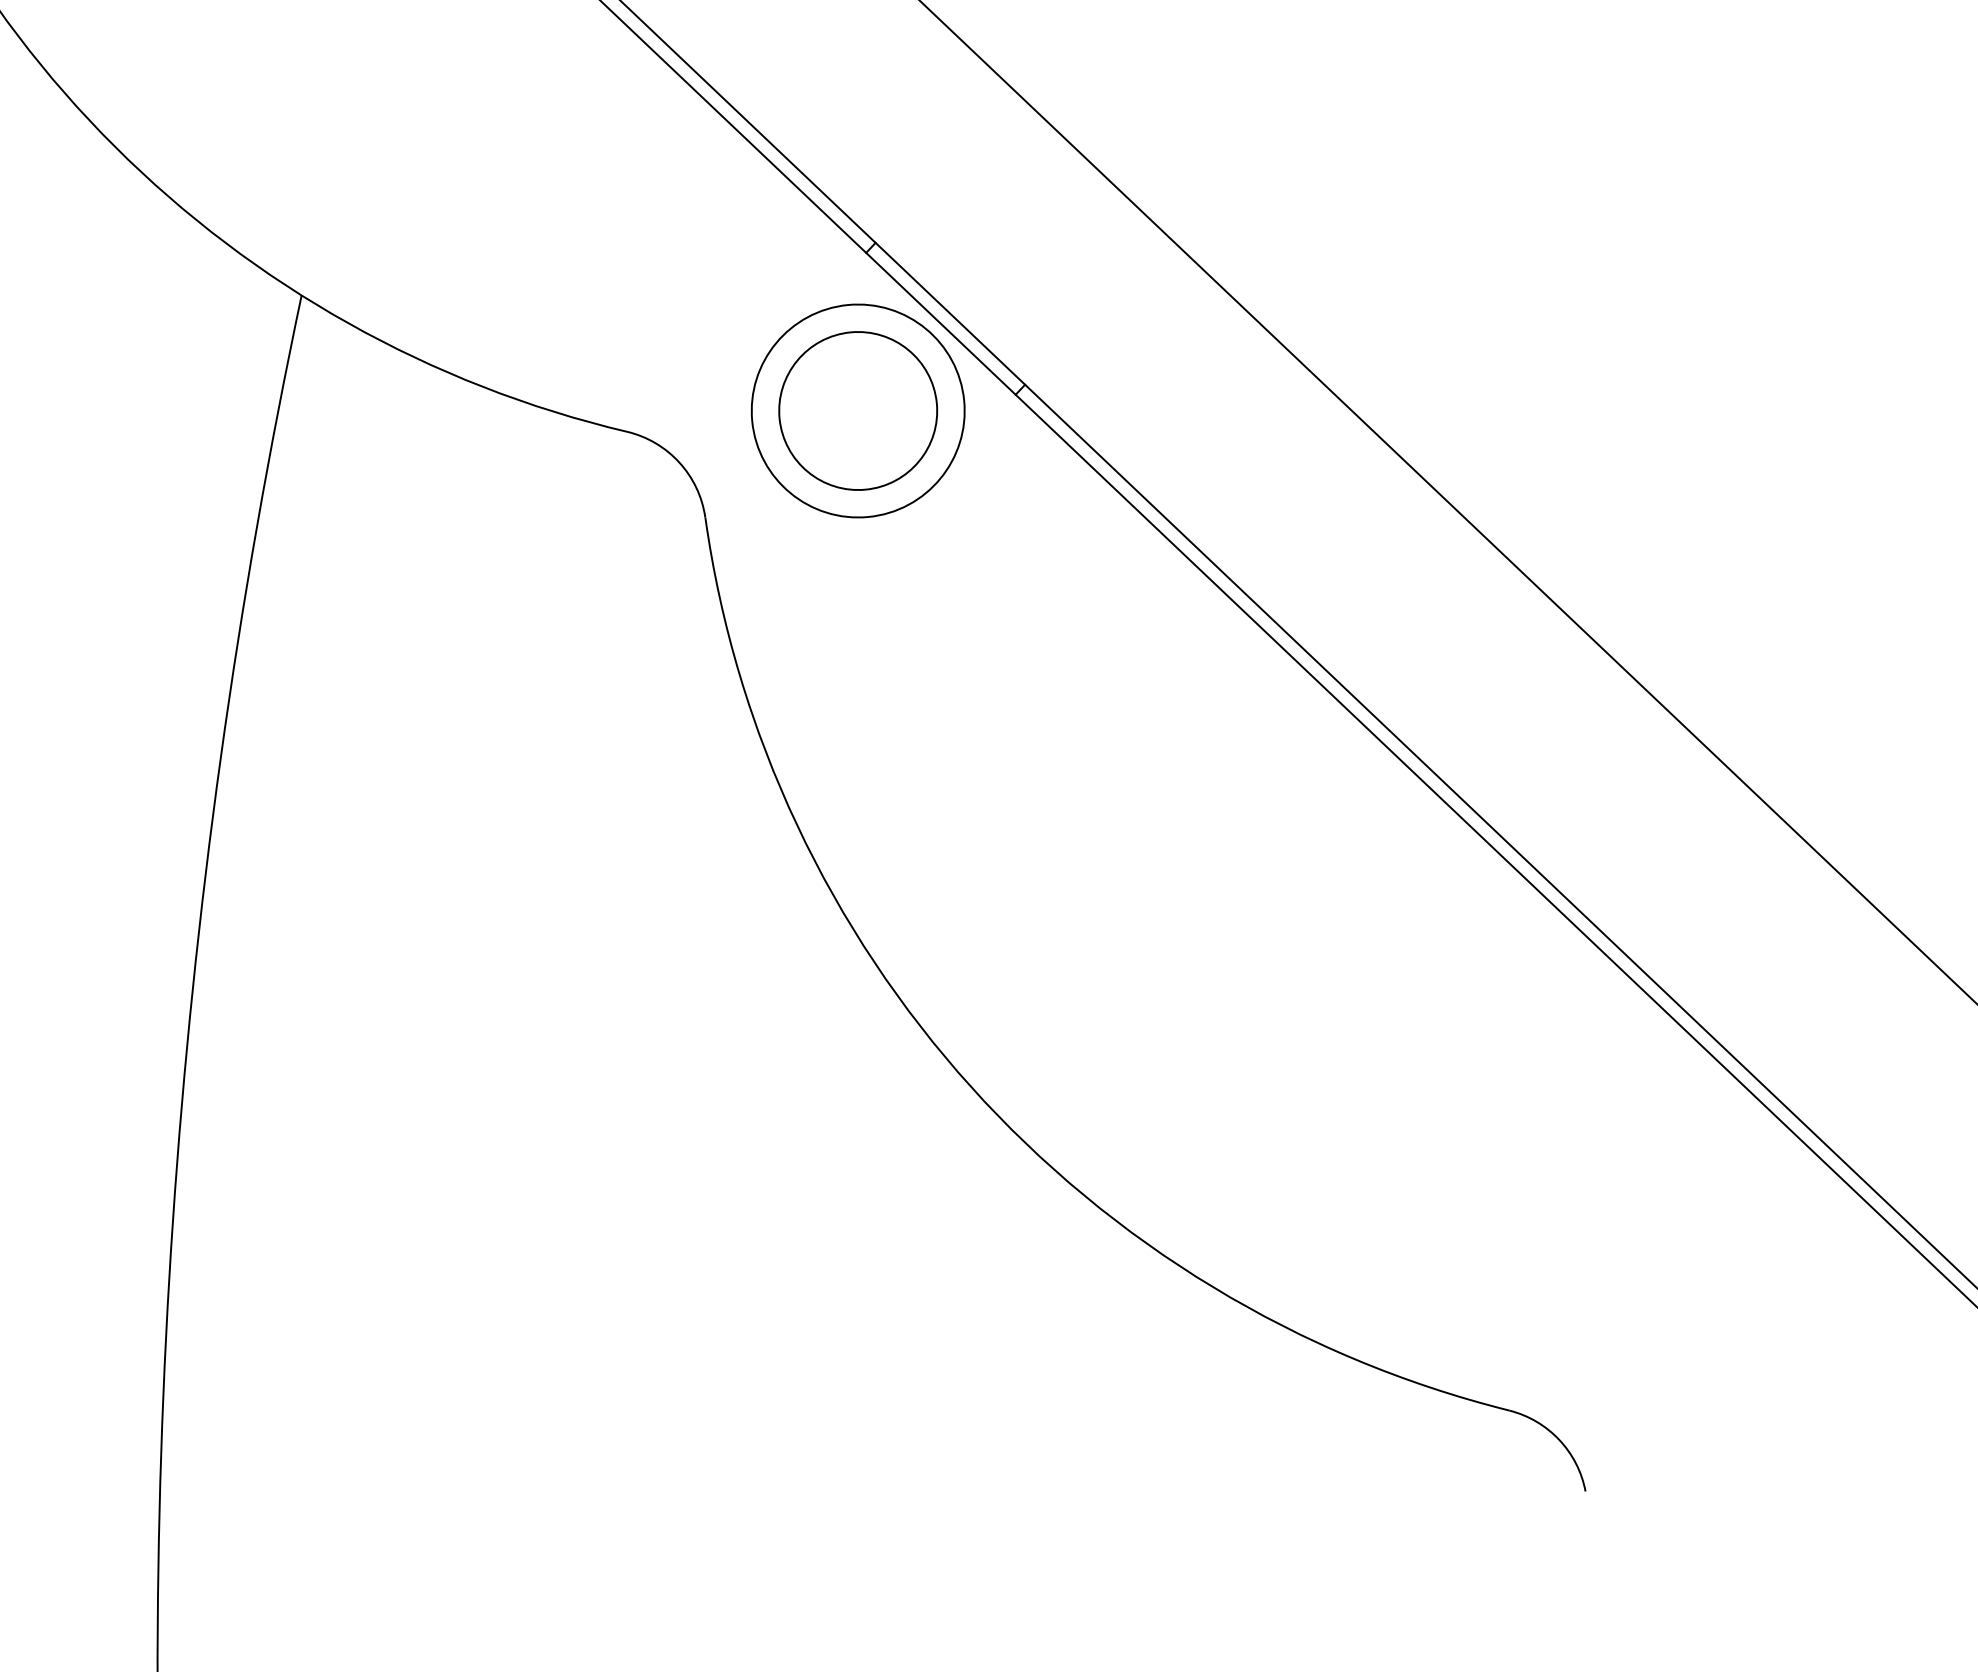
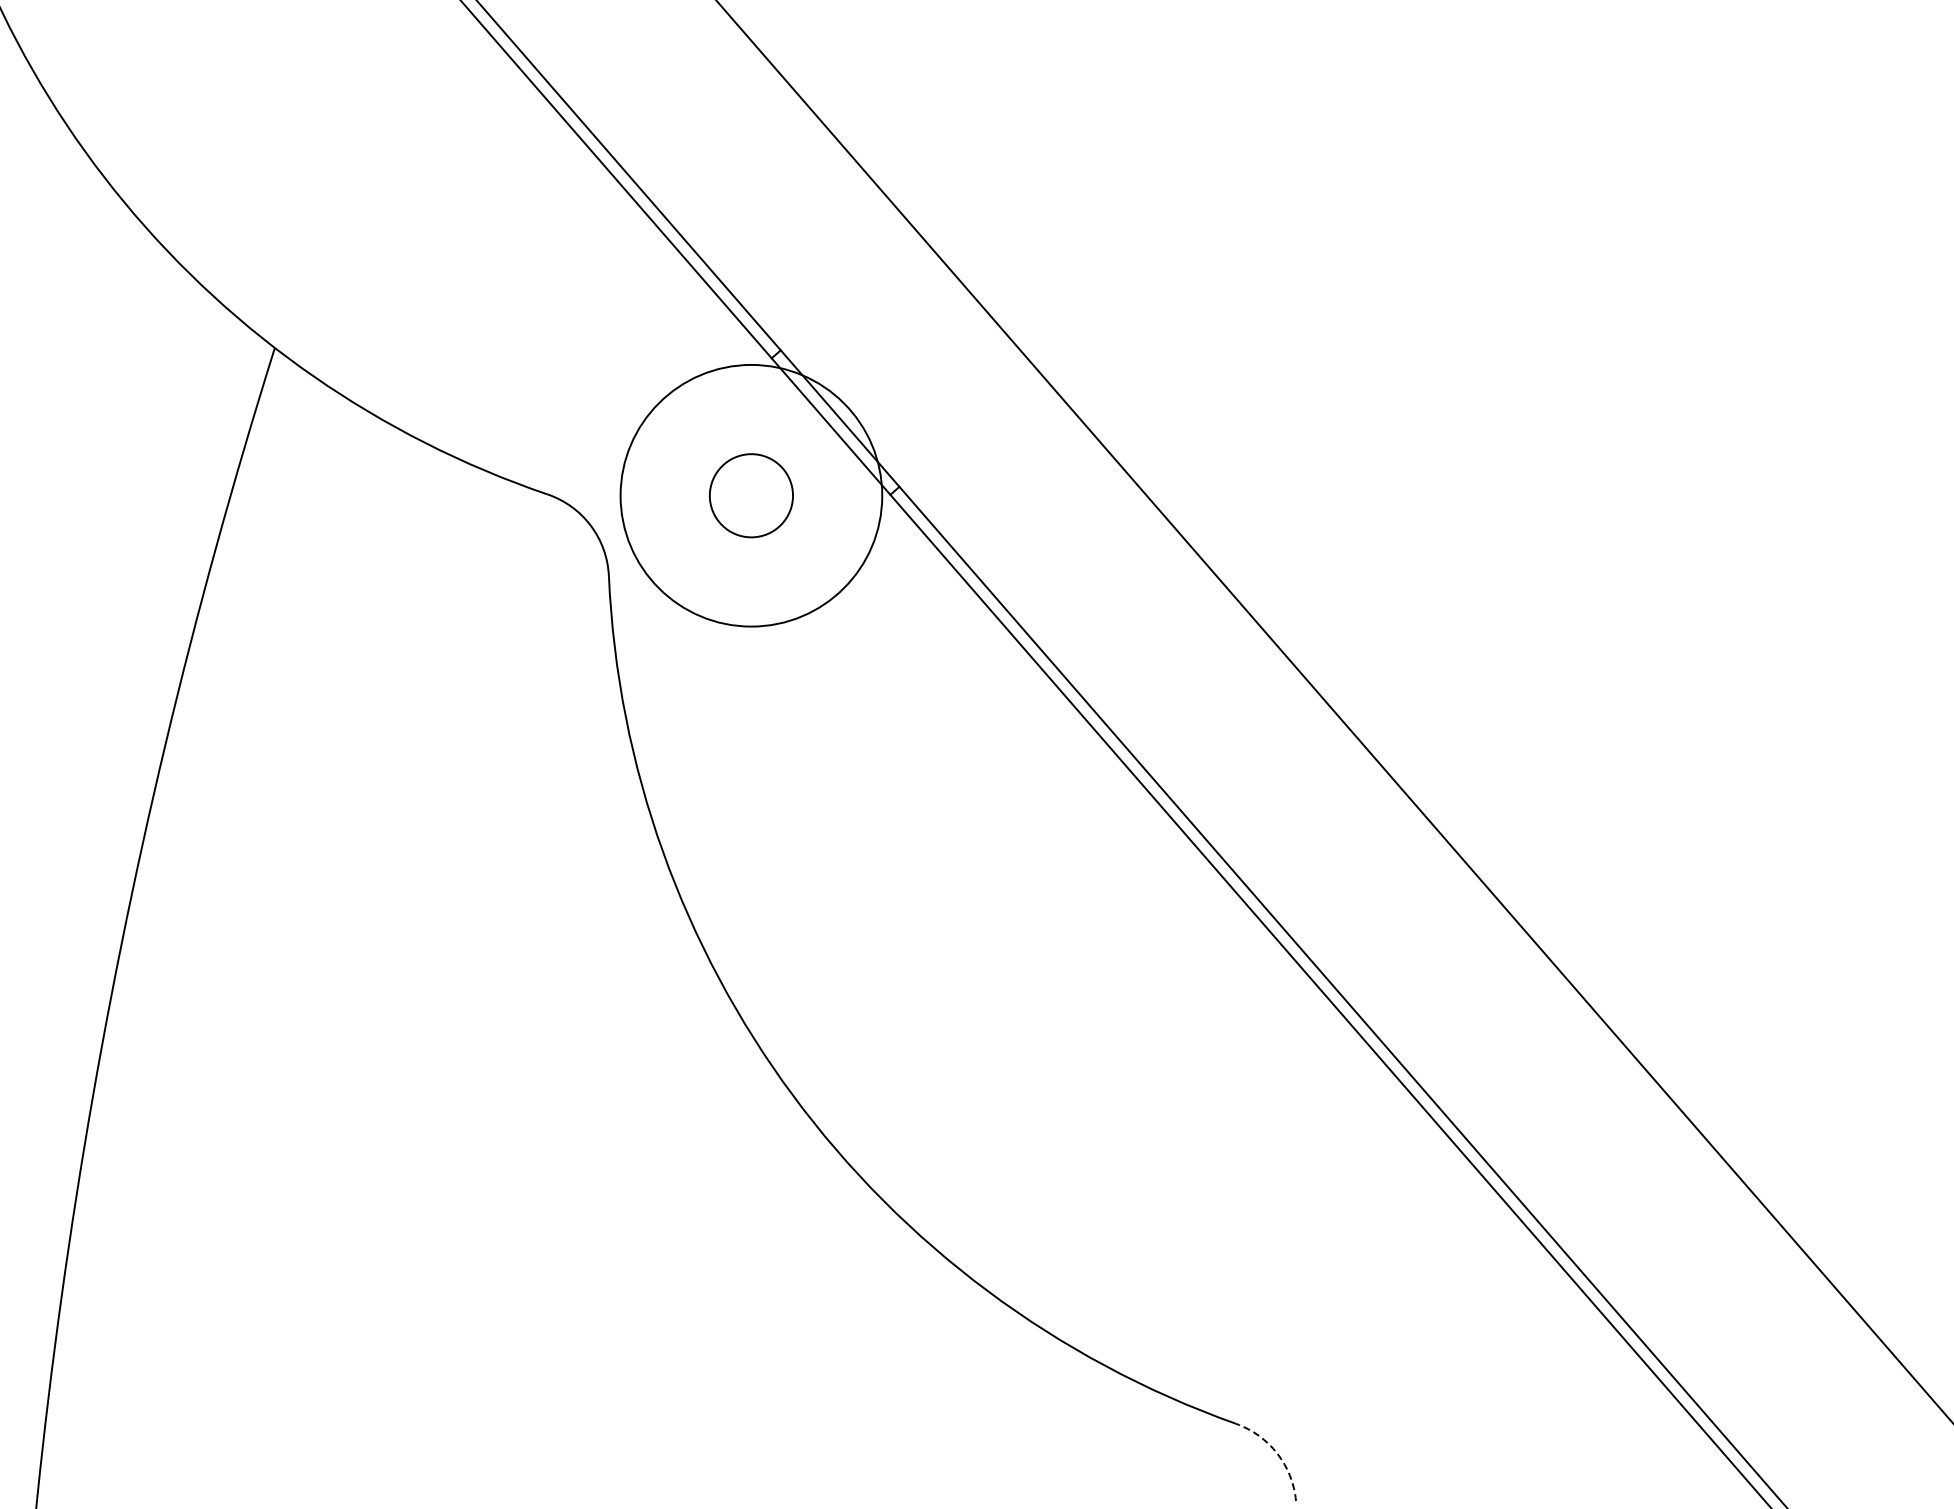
circle: (857, 410) -> (750, 495), size x1.4
circle: (858, 410) -> (751, 495), size x0.6
arc: (1559, 1439) -> (1277, 1453), solid -> dashed

